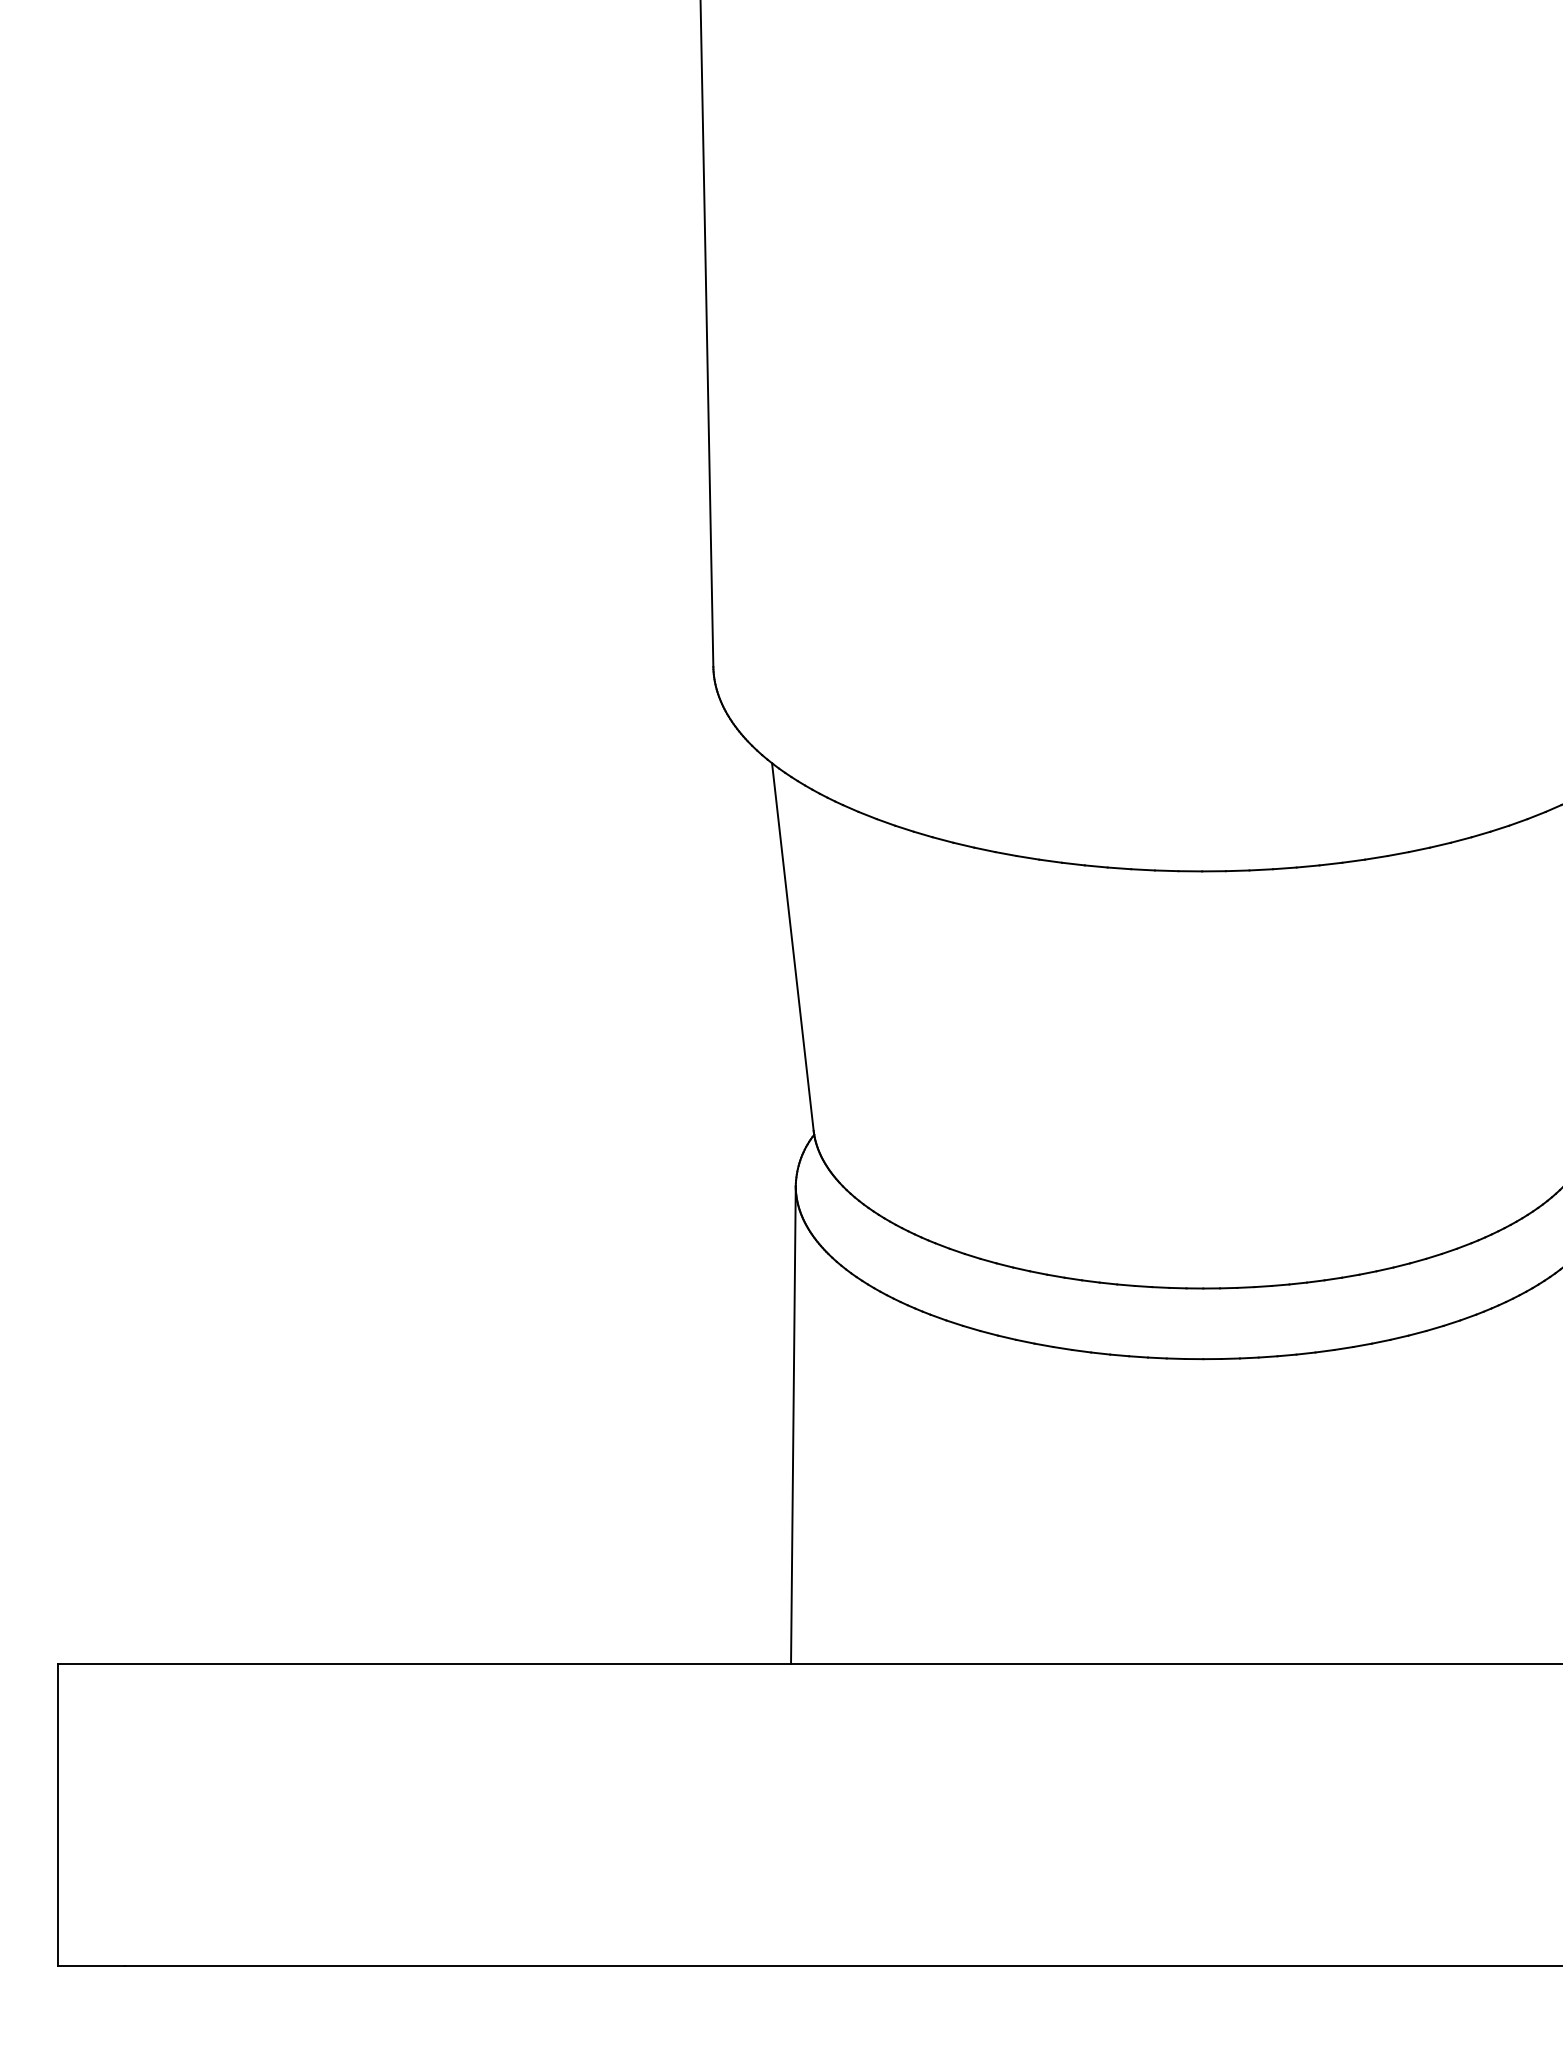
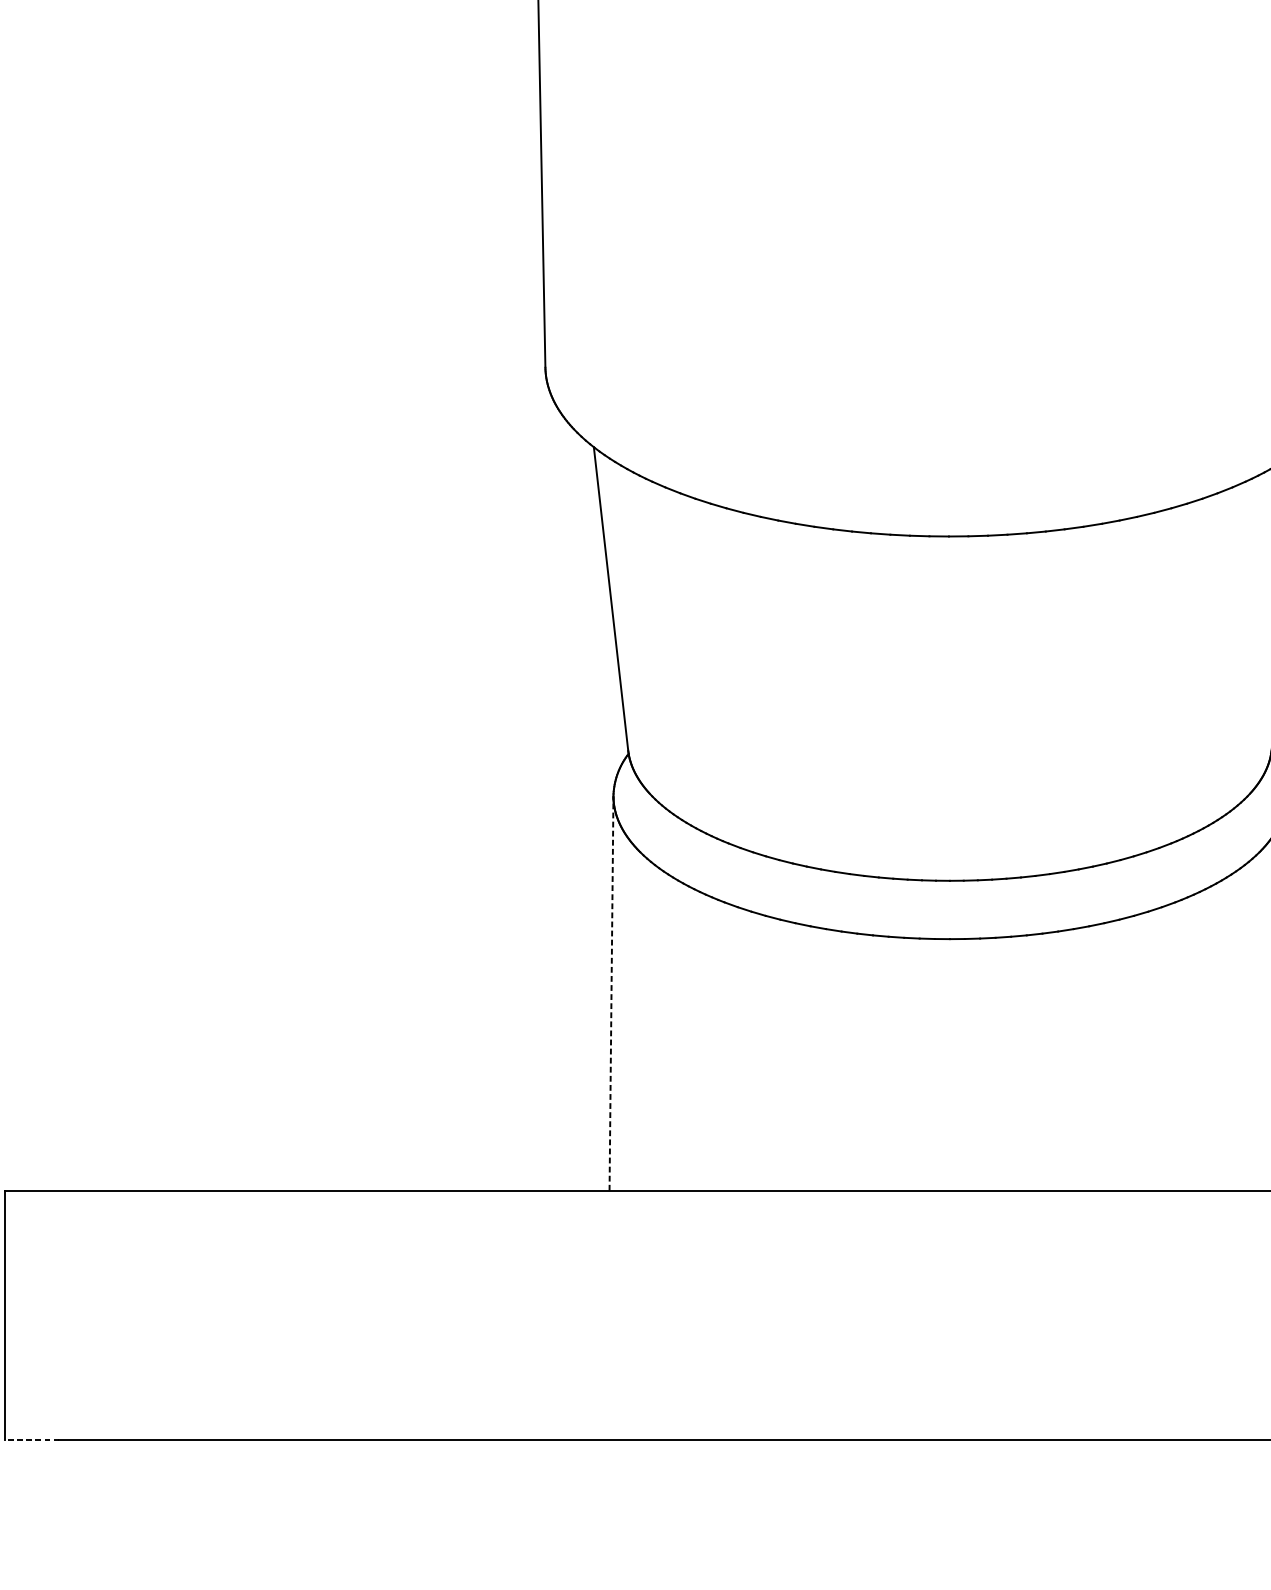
line: (793, 1425) -> (611, 993), solid -> dashed
line: (90, 1966) -> (31, 1440), solid -> dashed

